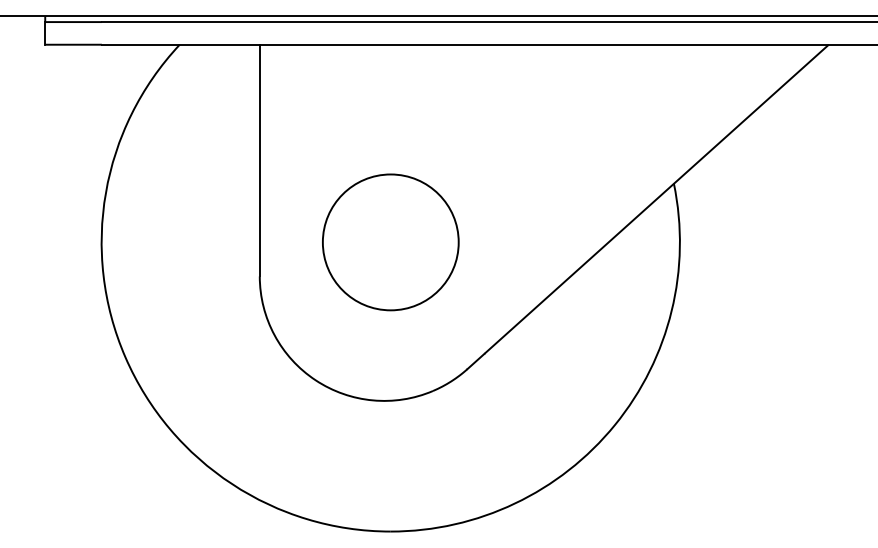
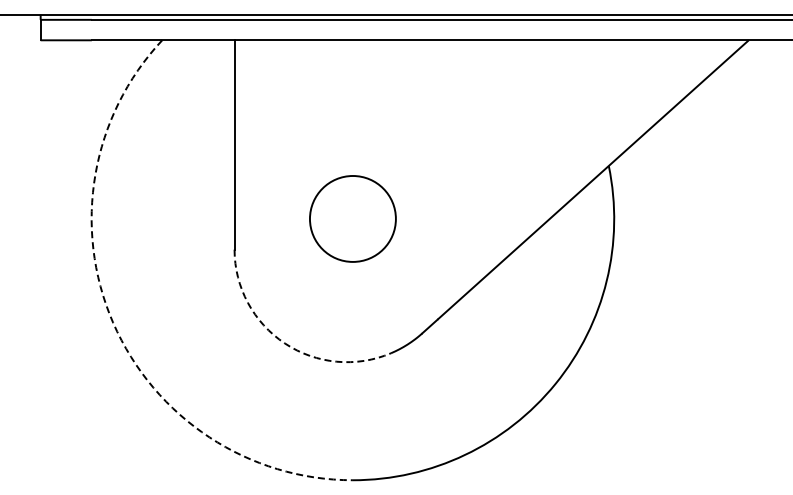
circle: (390, 241) -> (352, 218), size x0.7
arc: (125, 356) -> (113, 322), solid -> dashed
arc: (315, 380) -> (284, 343), solid -> dashed

